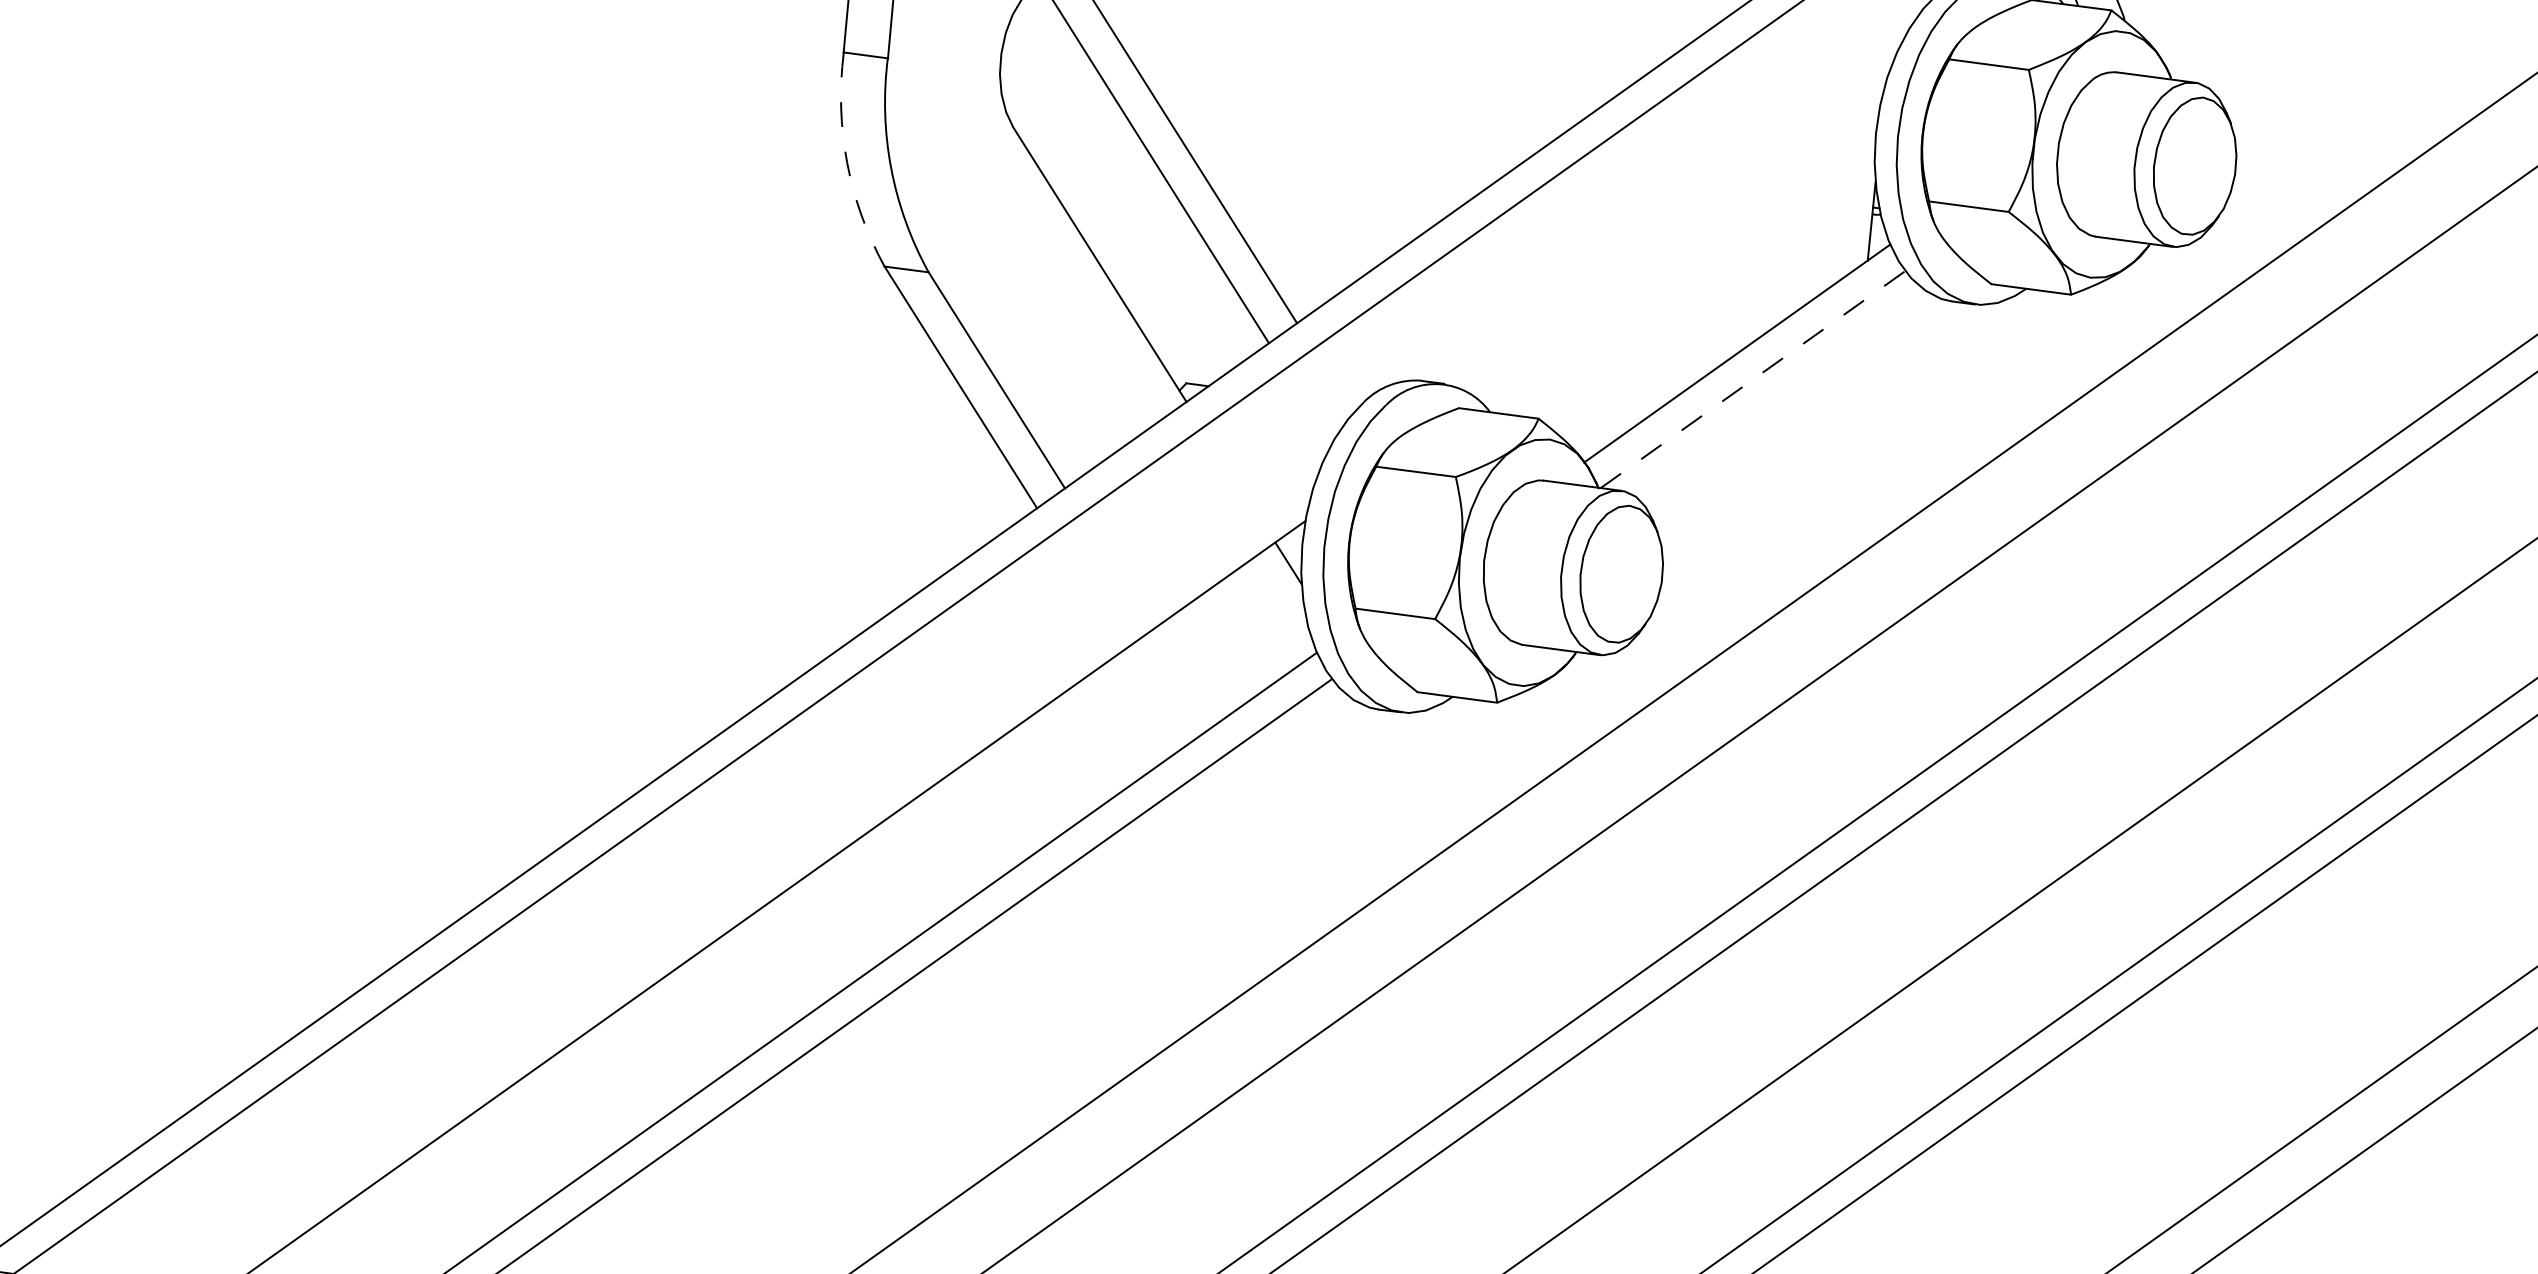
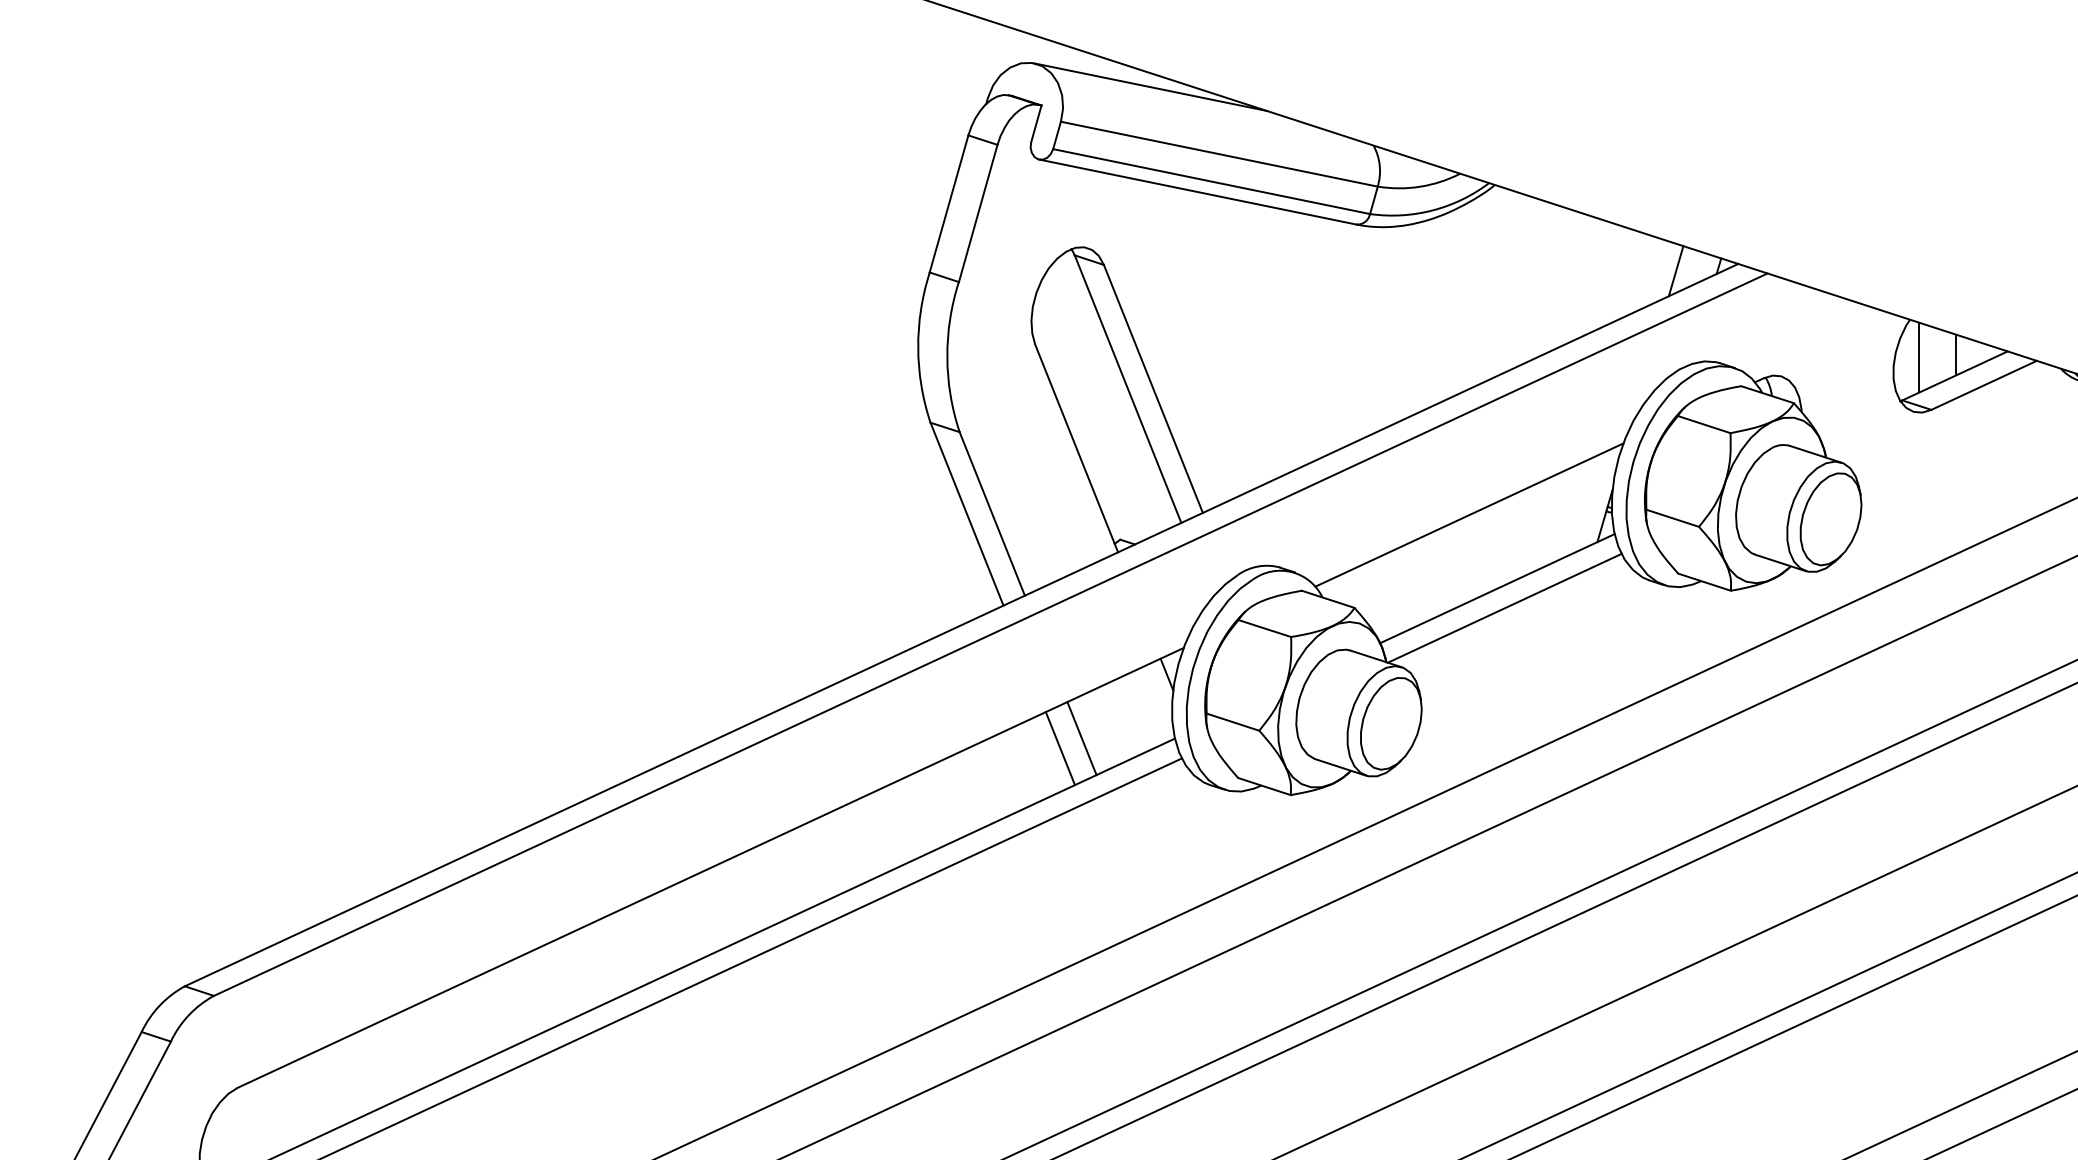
arc: (847, 162) -> (918, 347), dashed -> solid
line: (1677, 255) -> (1469, 514), added
line: (1752, 379) -> (1504, 608), dashed -> solid
line: (1183, 677) -> (1081, 738), added
line: (1154, 697) -> (1059, 748), added

